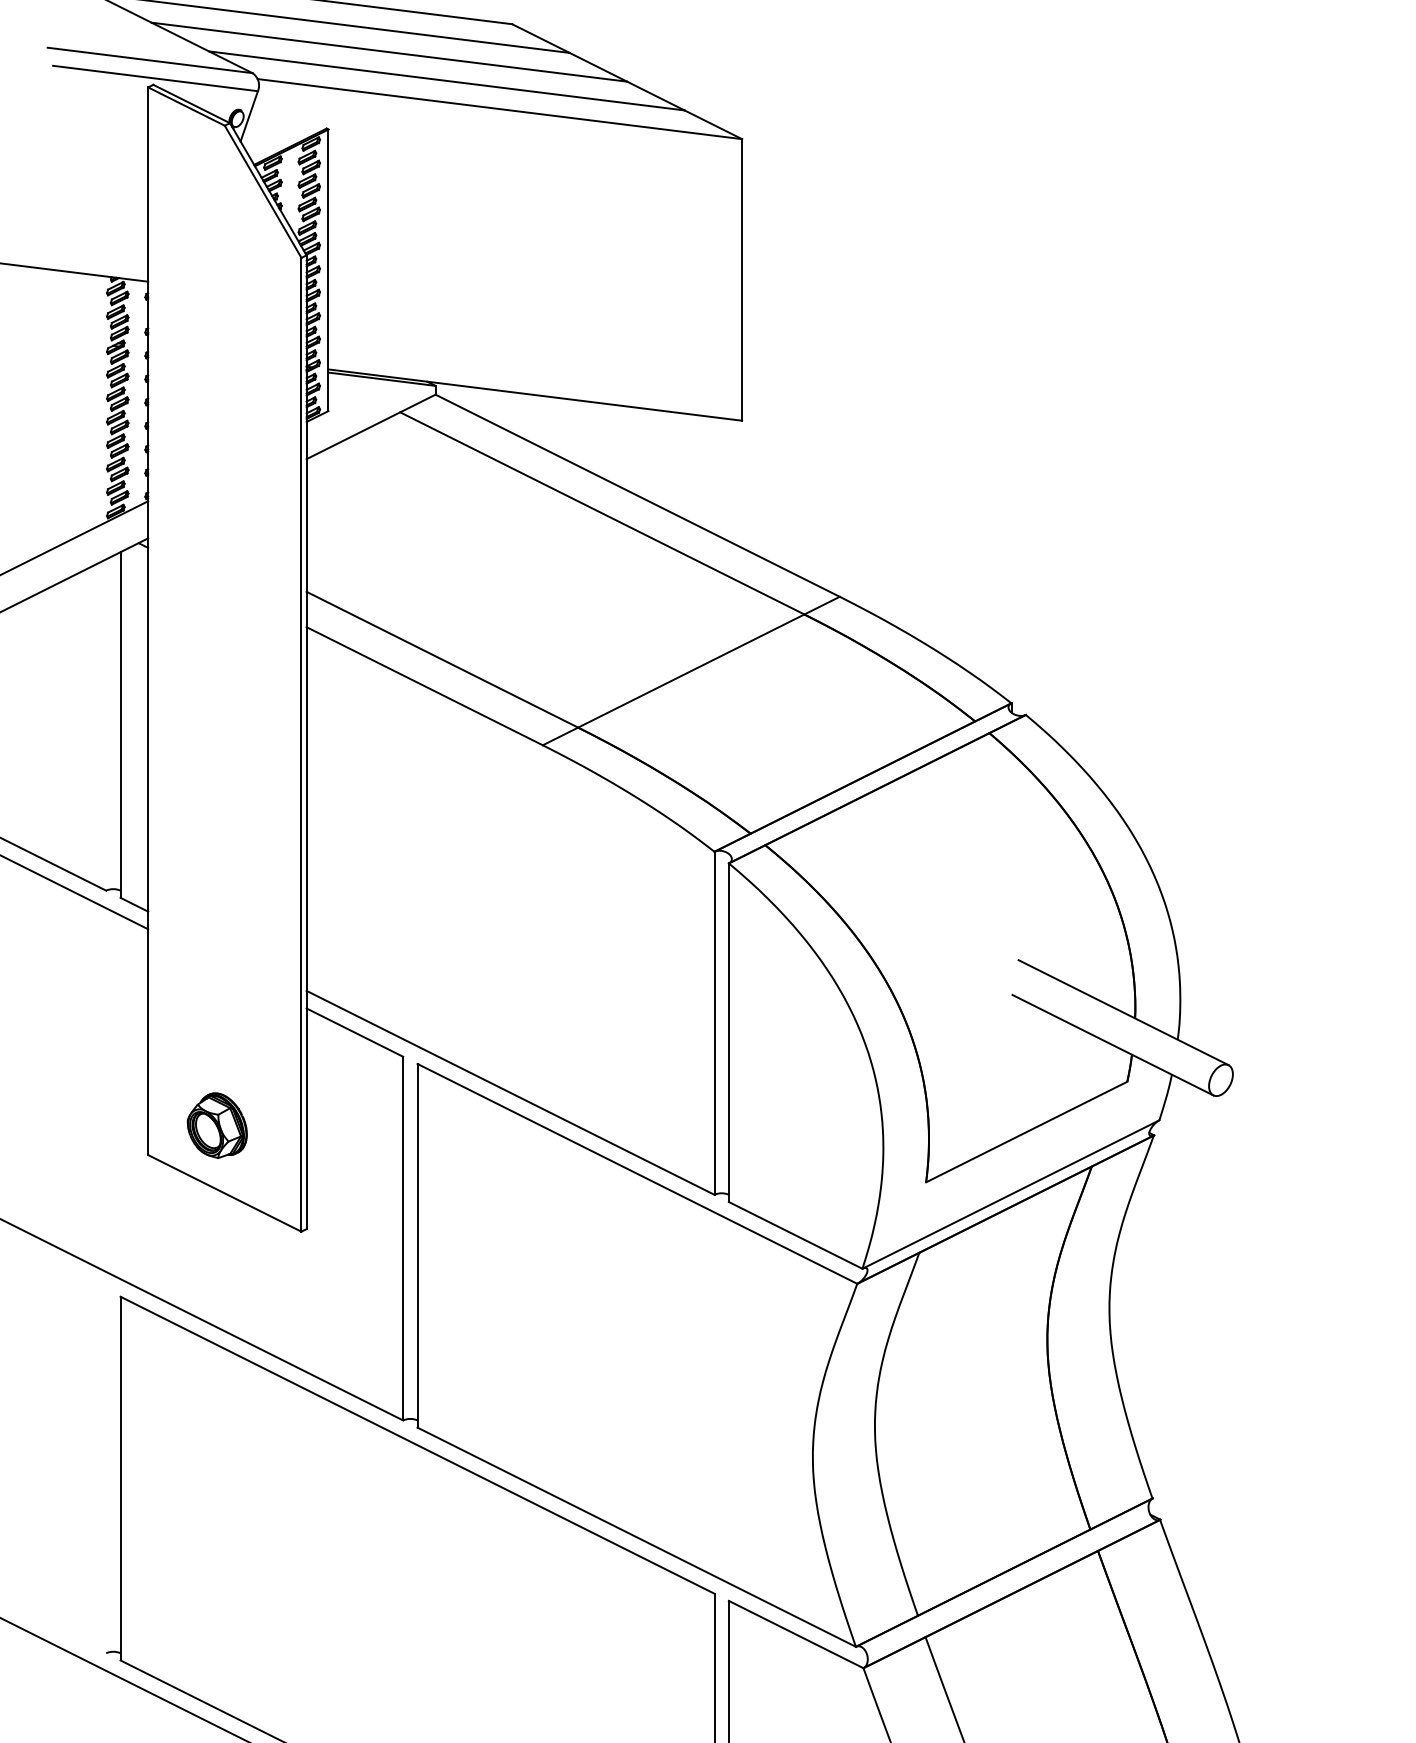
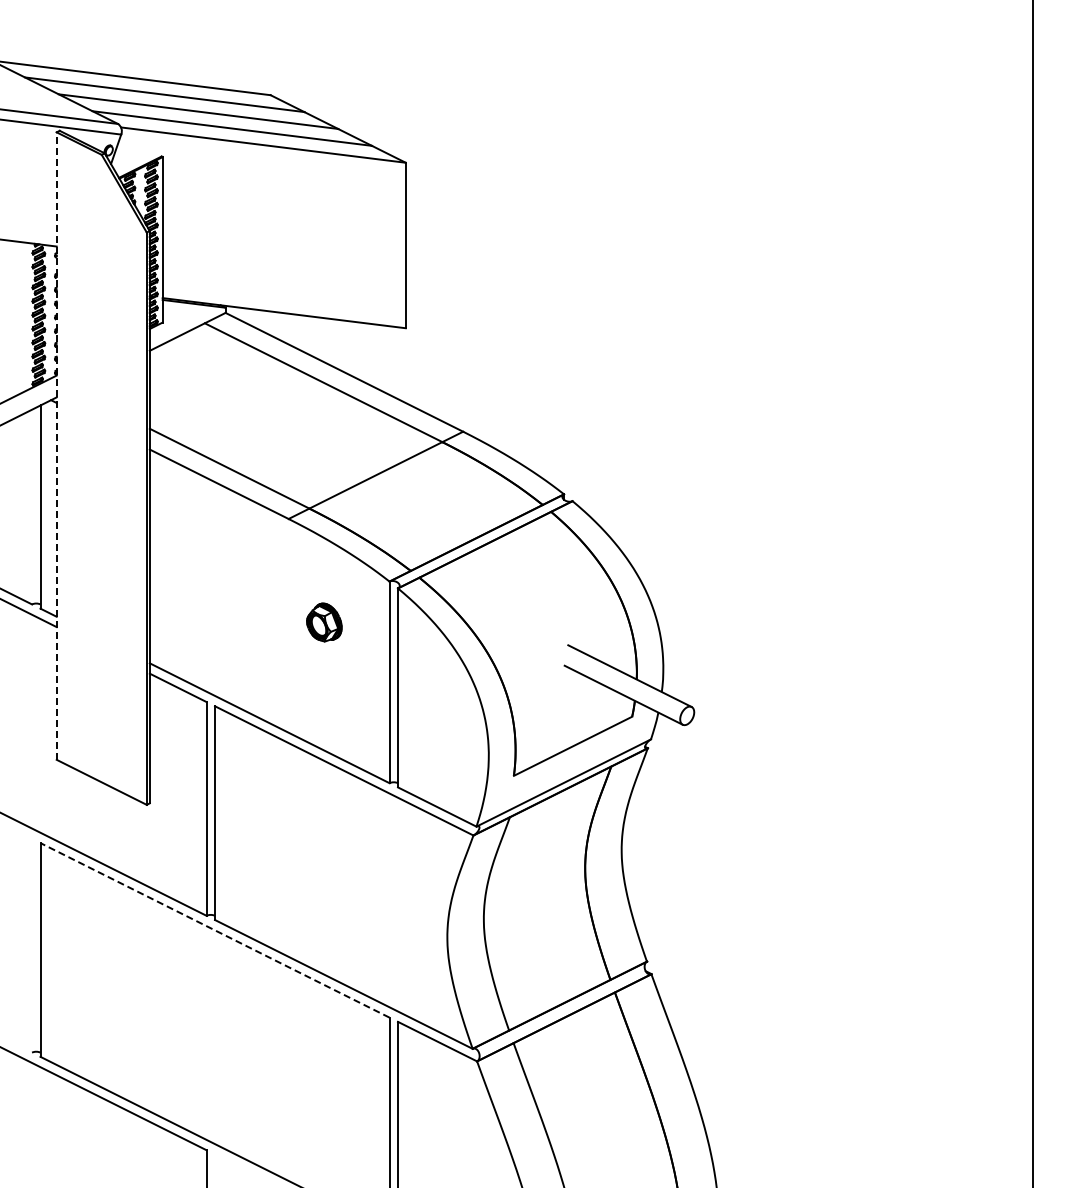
line: (147, 621) -> (56, 446), solid -> dashed
part: (217, 1125) -> (324, 622), moved
line: (416, 1445) -> (214, 930), solid -> dashed

